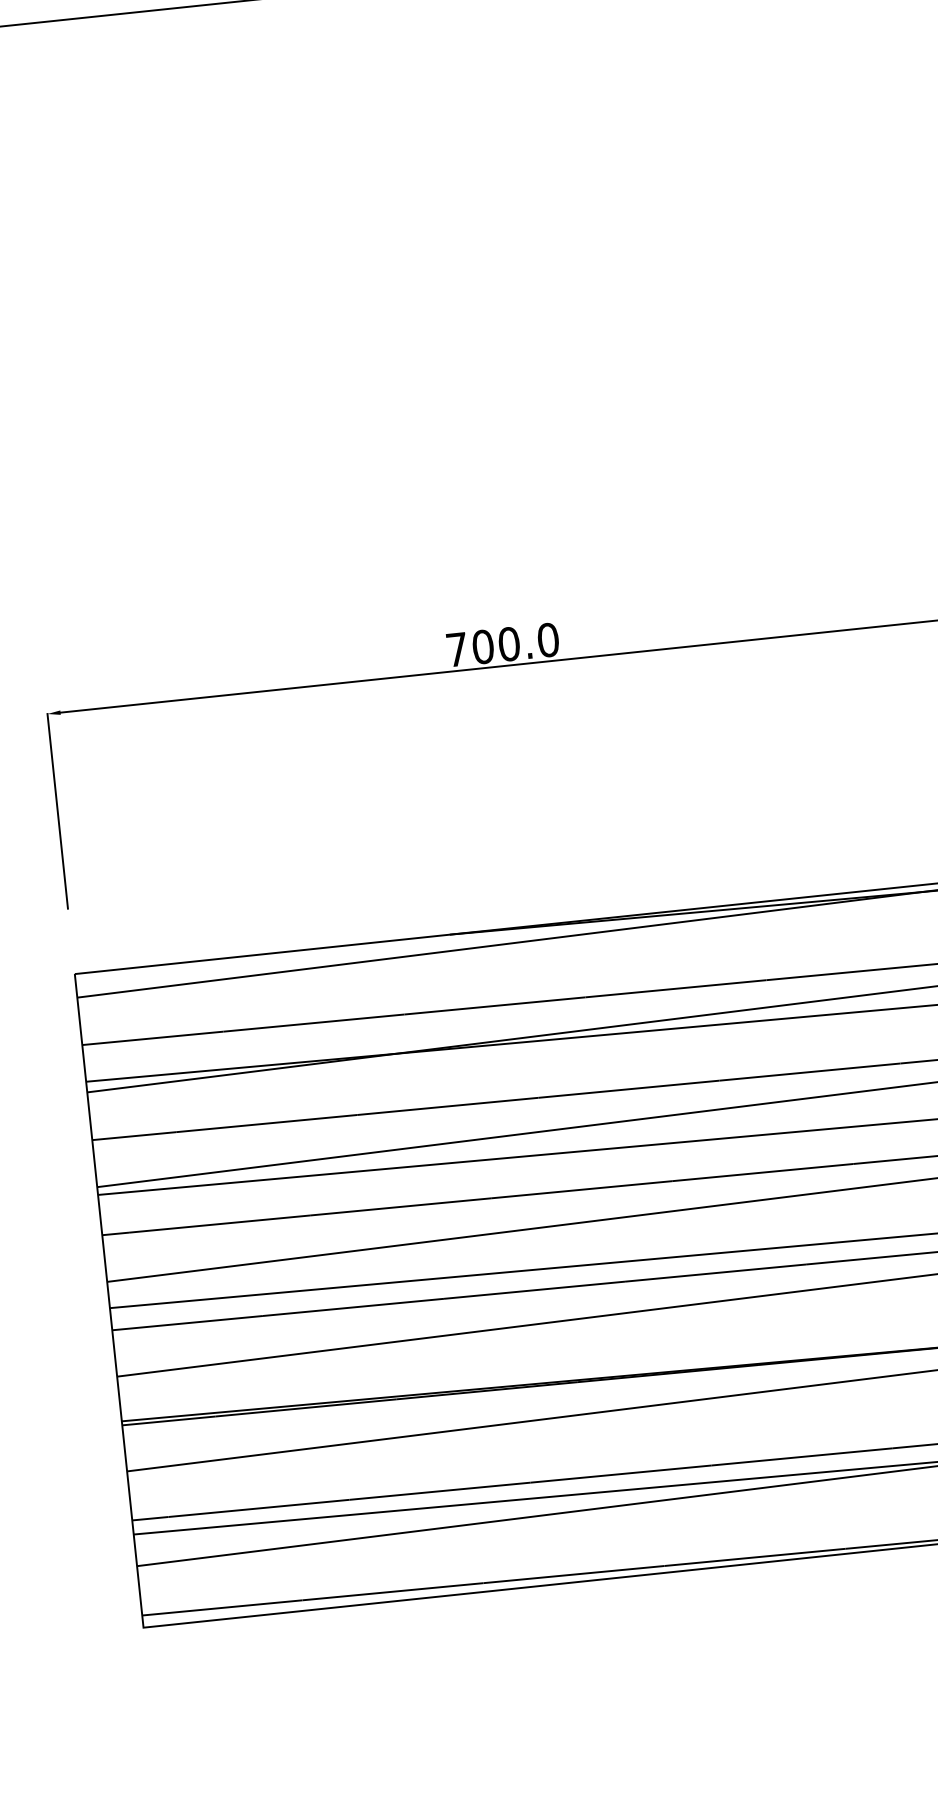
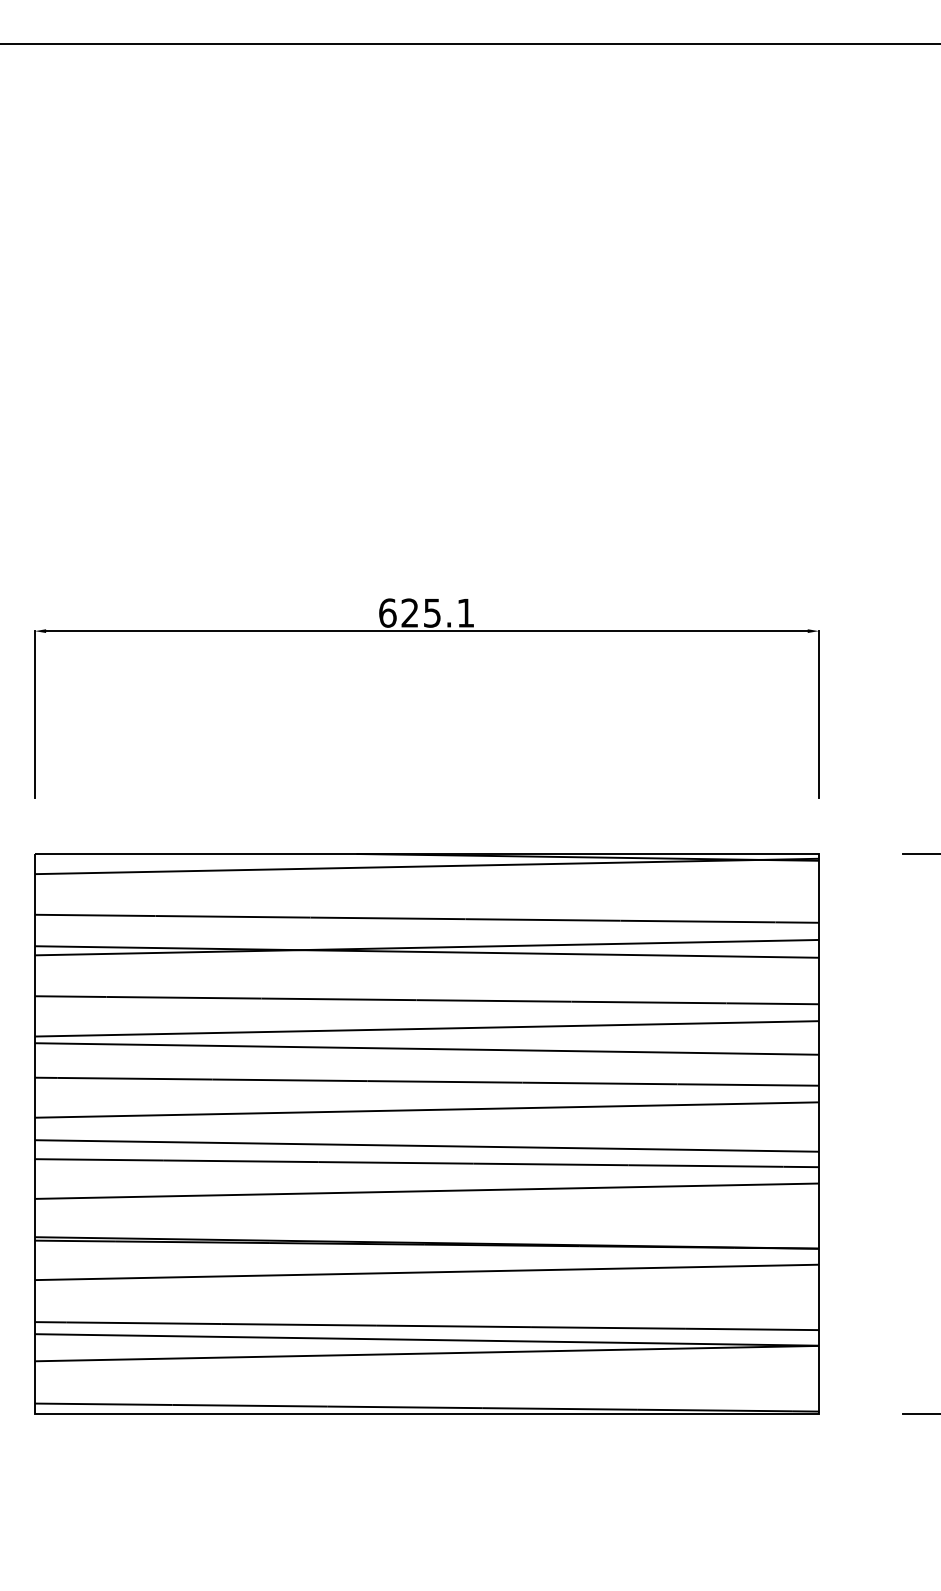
text: (502, 644) -> (426, 612), 700.0 -> 625.1

